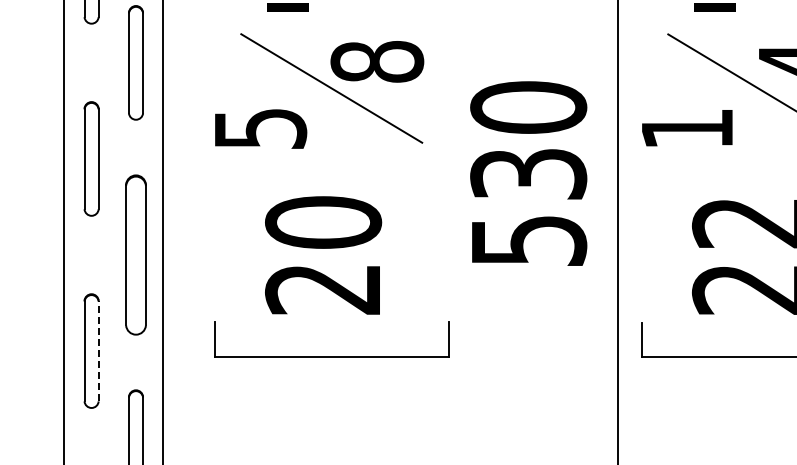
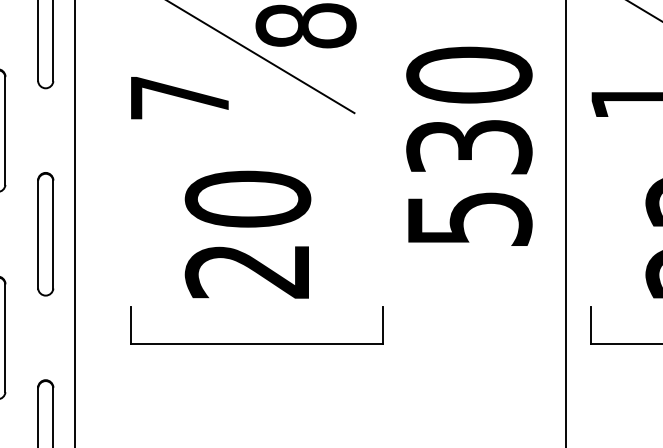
text: (261, 128) -> (181, 97), 5 -> 7
part: (135, 254) -> (45, 233), size x0.71
line: (98, 350) -> (5, 337), dashed -> solid

